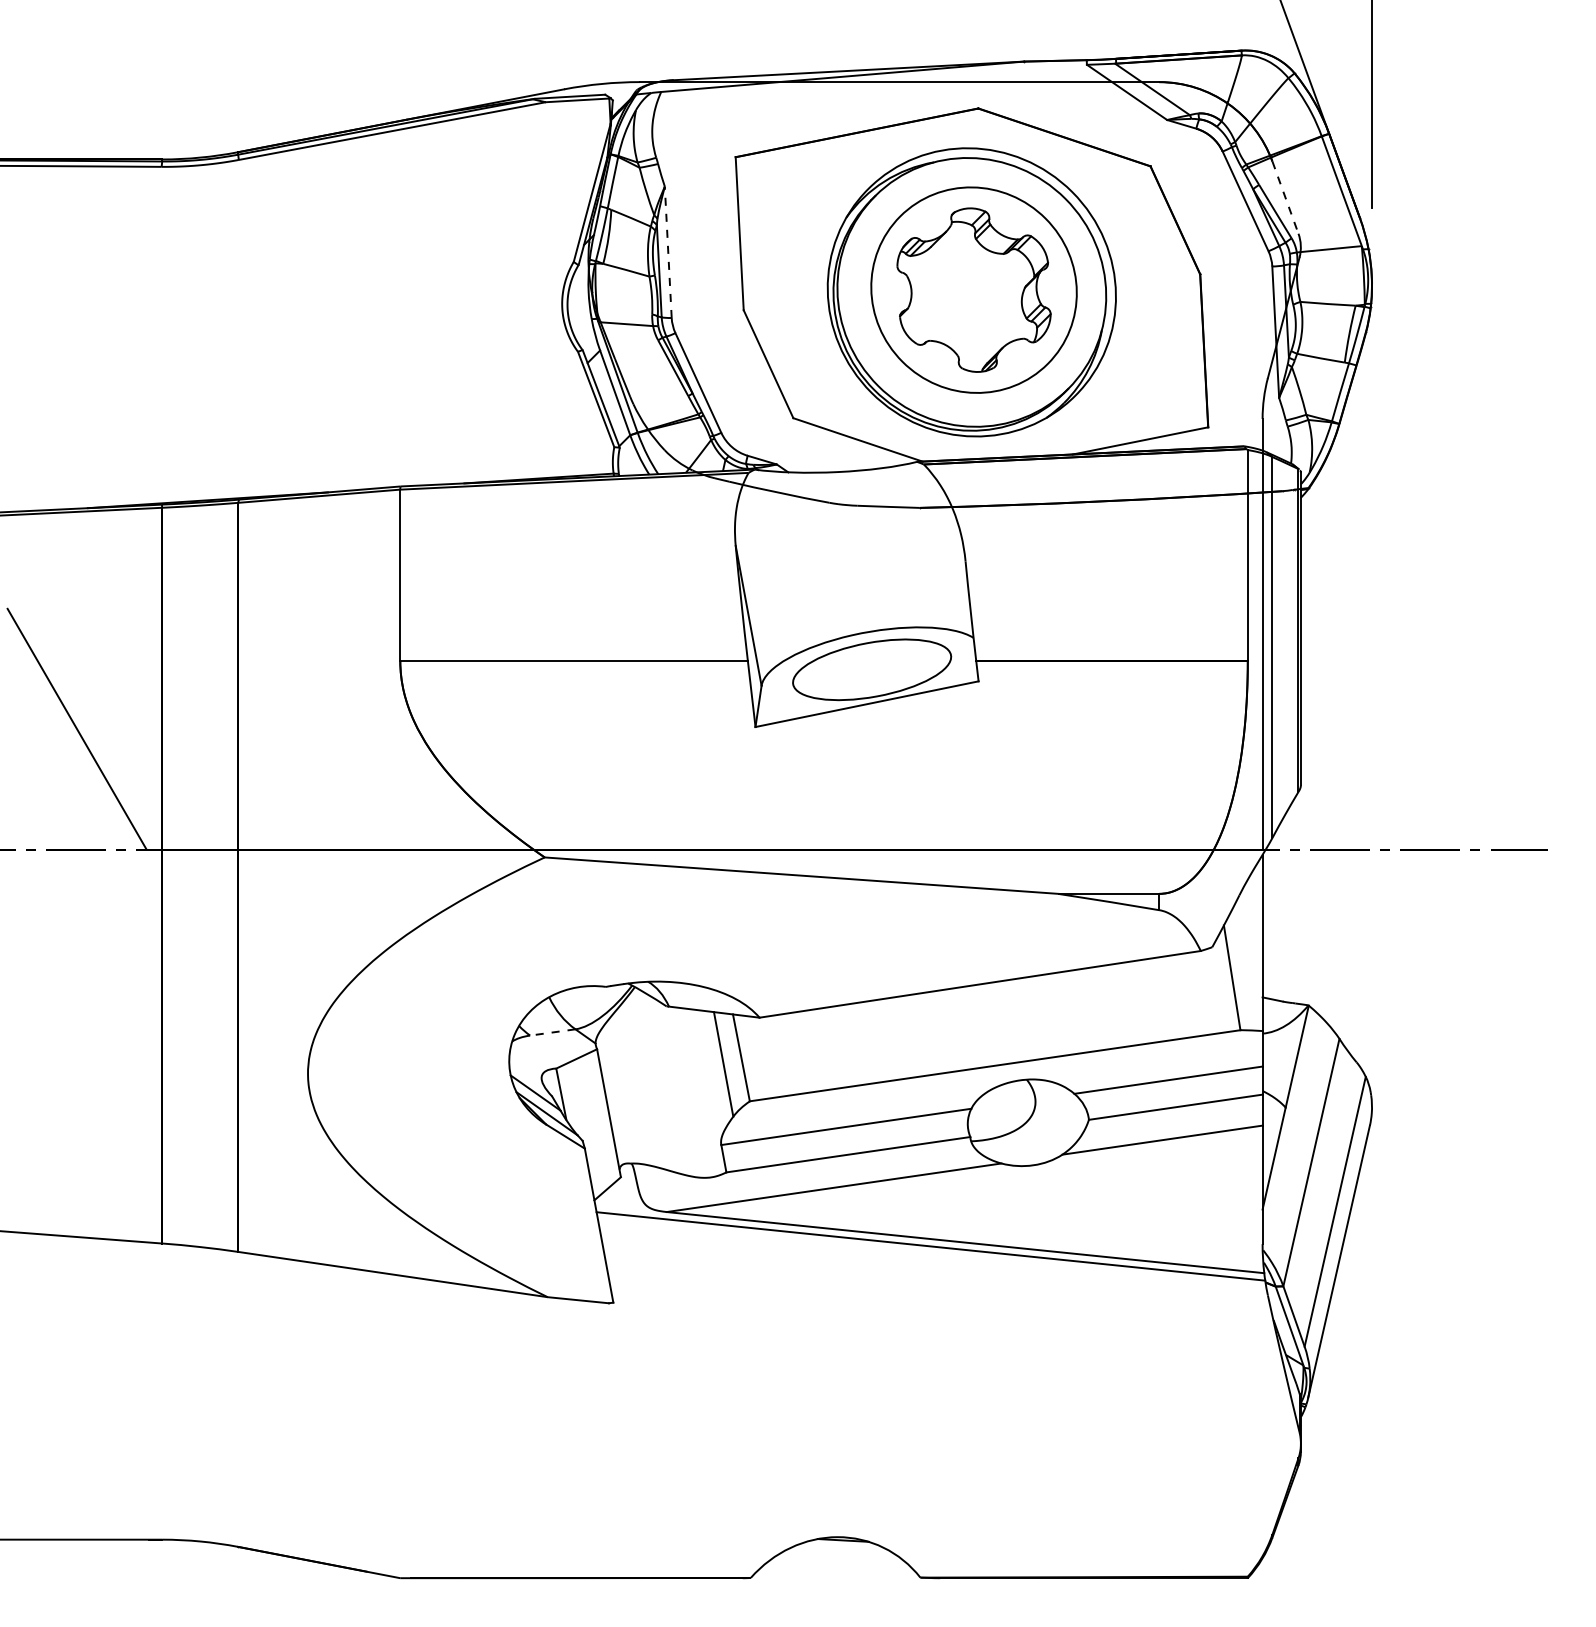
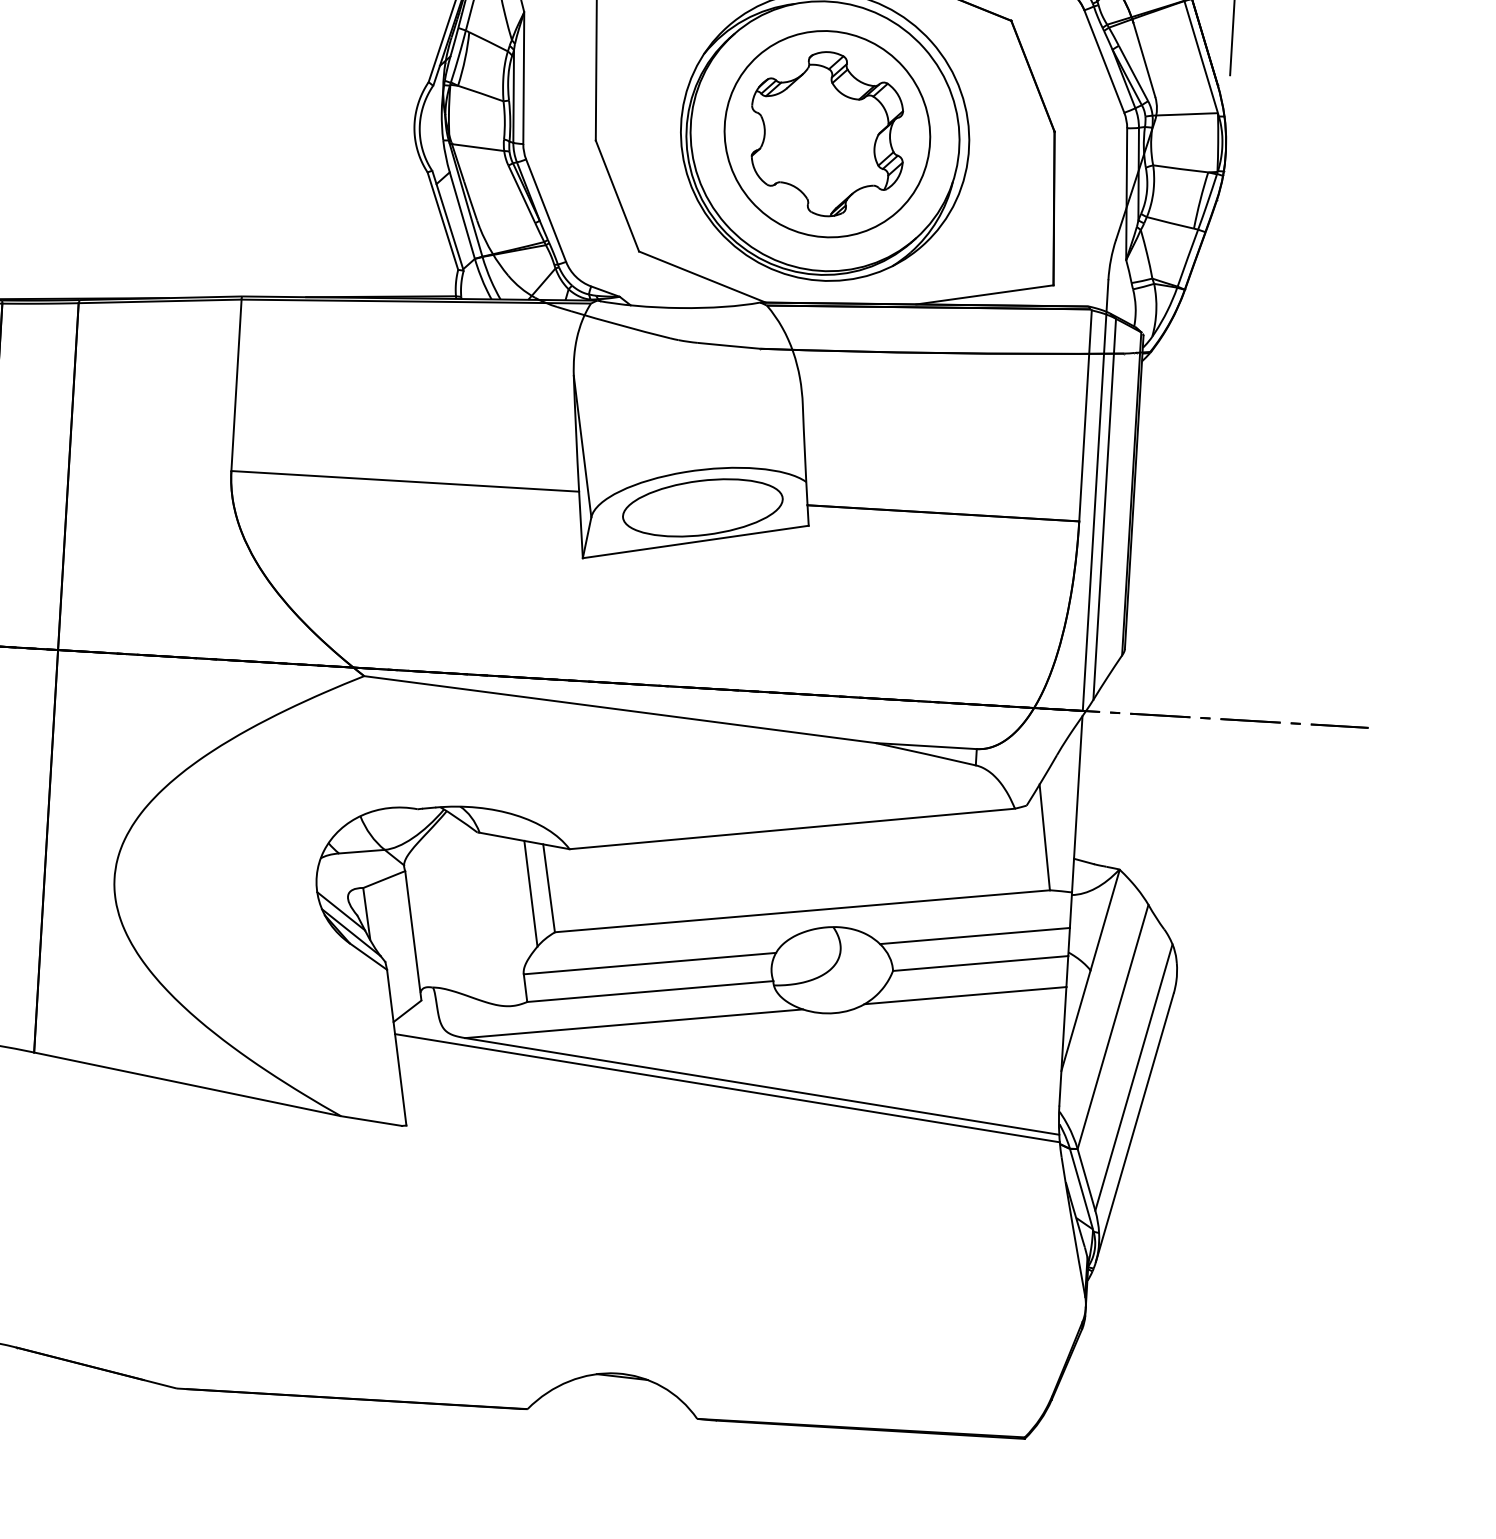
line: (1285, 198) -> (1144, 60), dashed -> solid
line: (668, 252) -> (524, 78), dashed -> solid
line: (552, 1032) -> (361, 851), dashed -> solid

